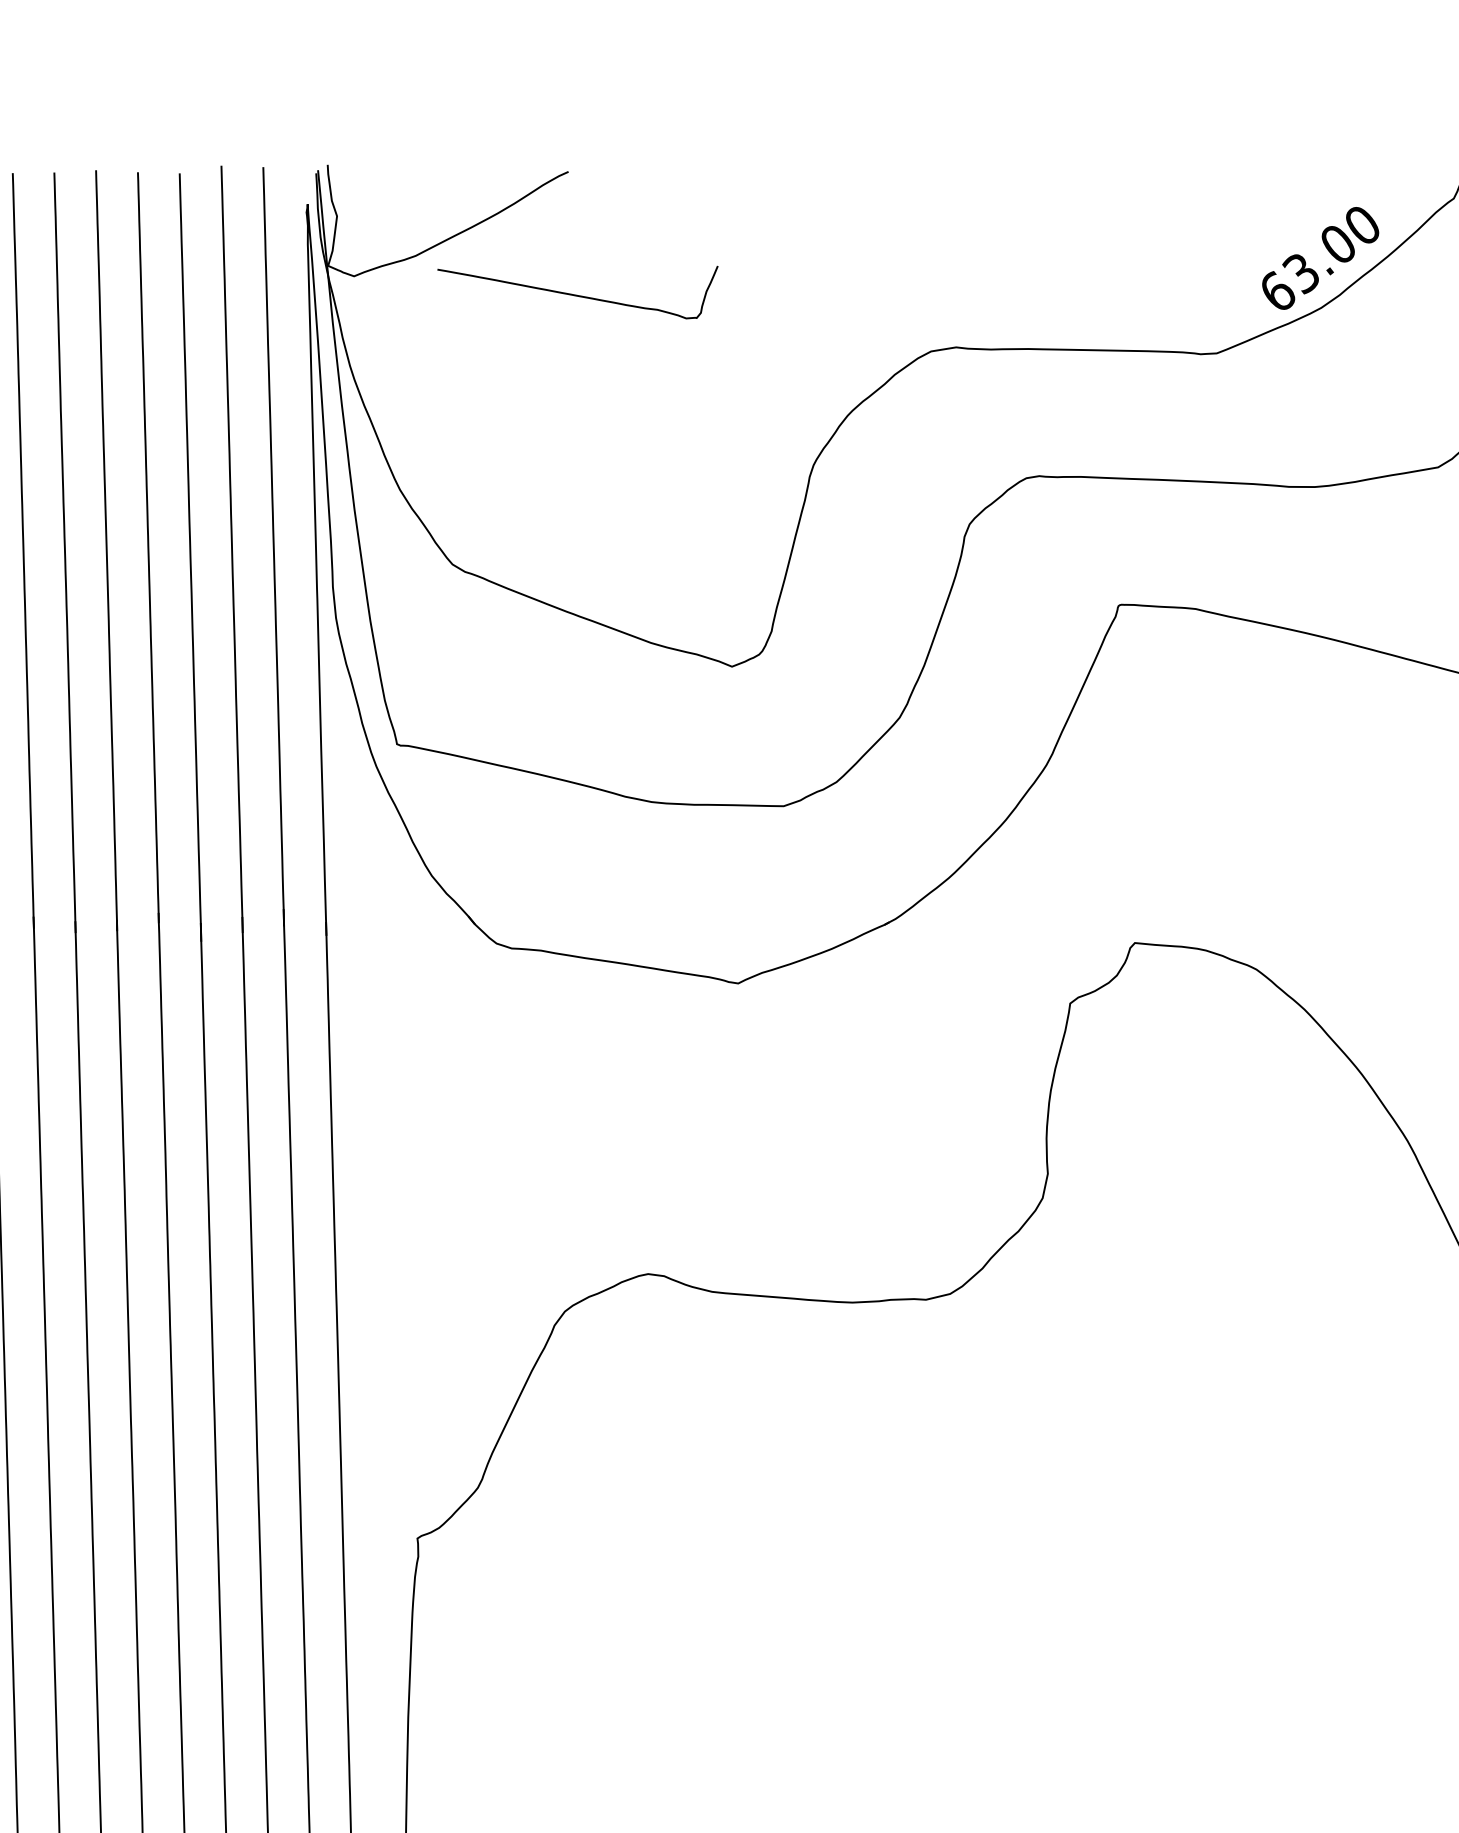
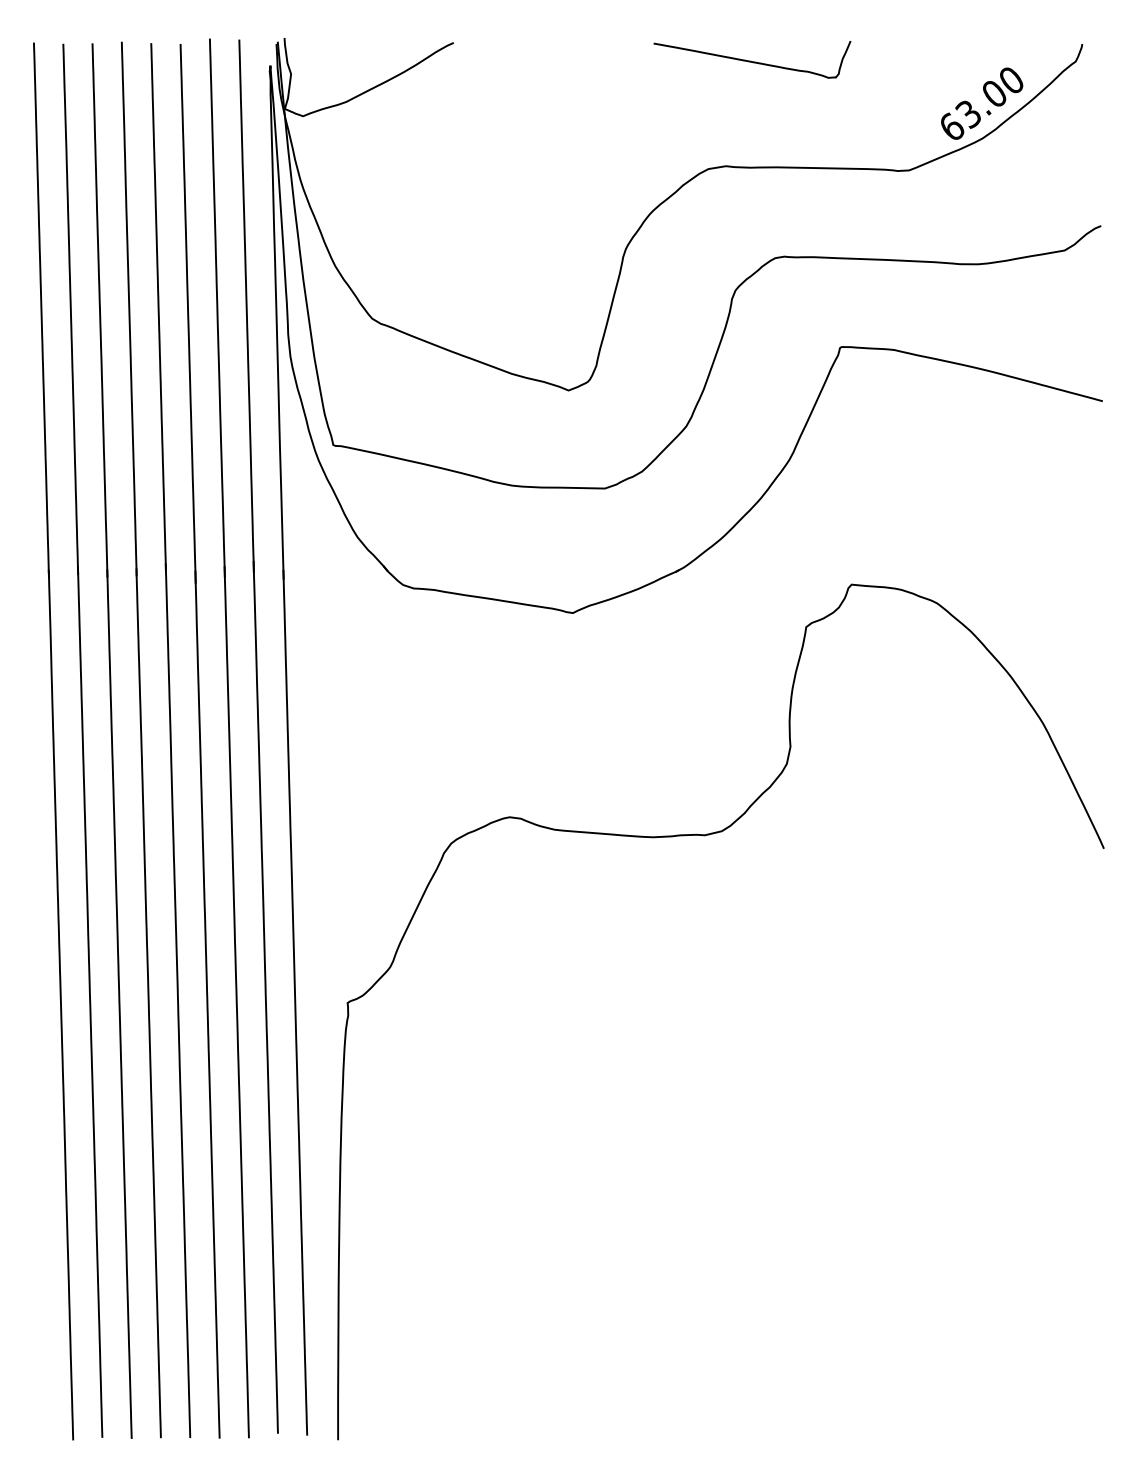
curve: (578, 295) -> (752, 61), moved

